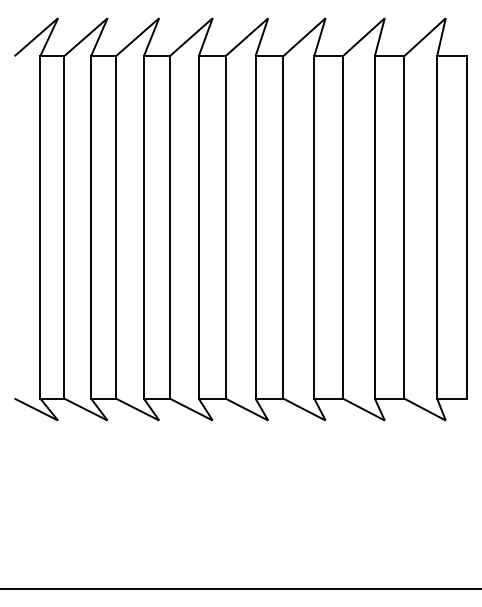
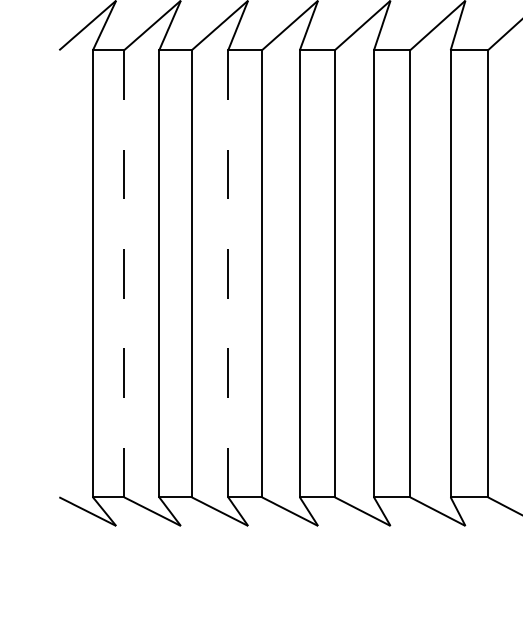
line: (64, 226) -> (124, 272), solid -> dashed
line: (143, 227) -> (227, 273), solid -> dashed

